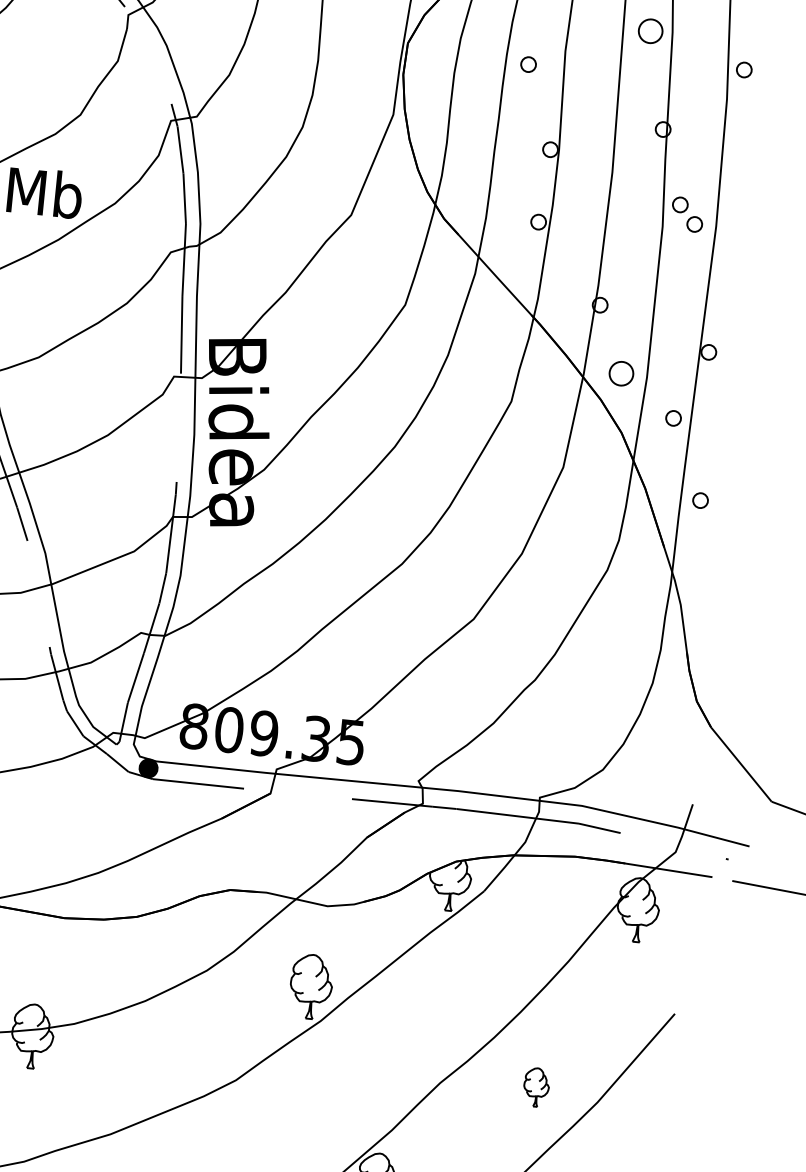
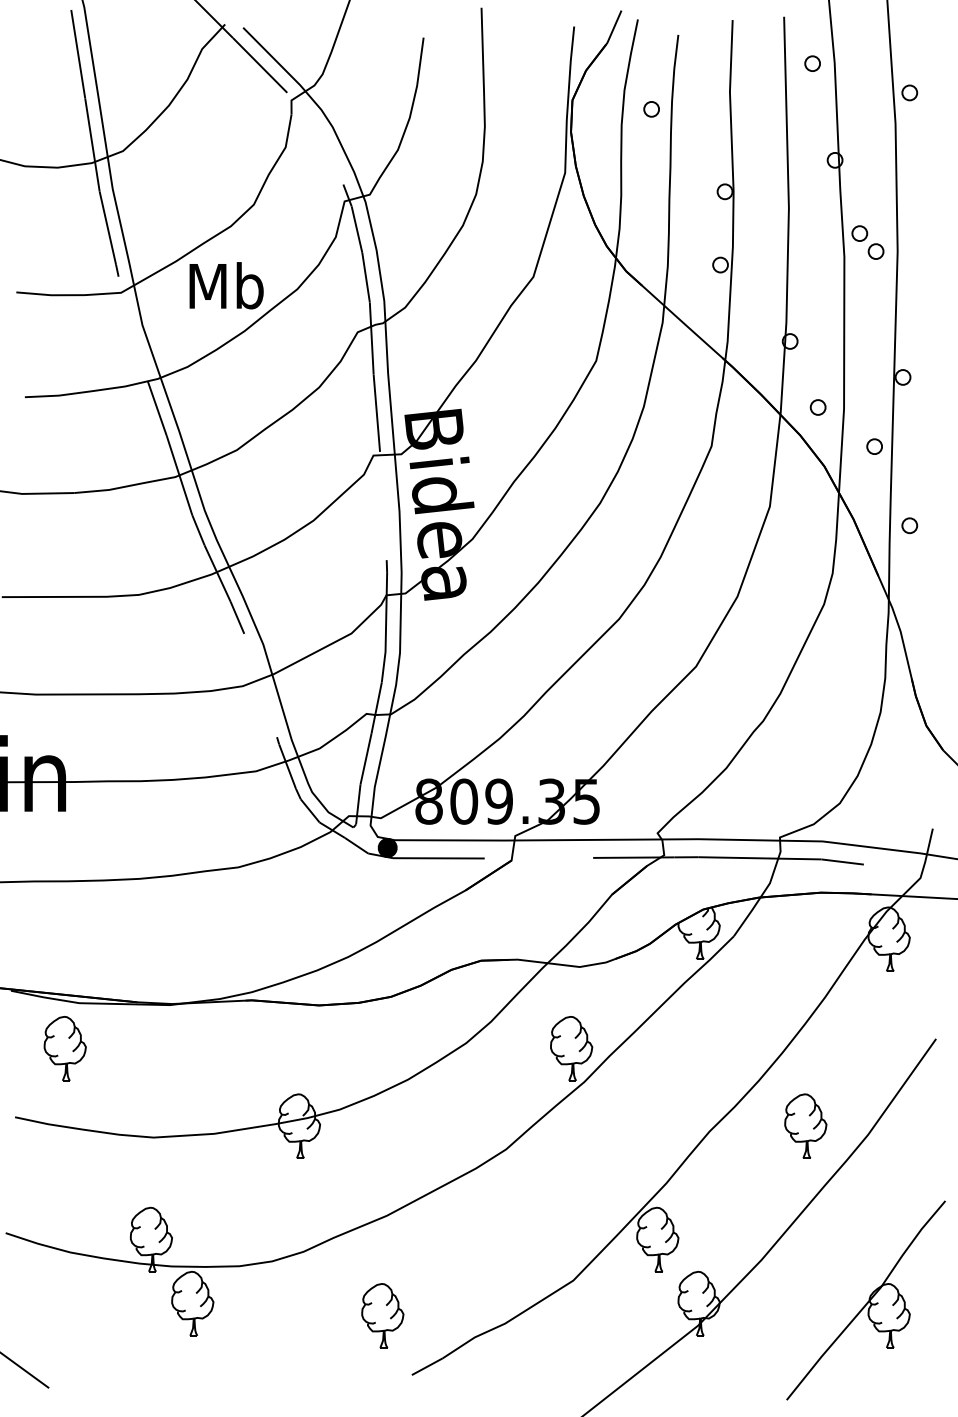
circle: (650, 30) -> (812, 63), size x0.62
circle: (528, 64) -> (651, 109), moved
circle: (620, 373) -> (817, 407), size x0.62
part: (536, 1086) -> (805, 1125), size x1.67

